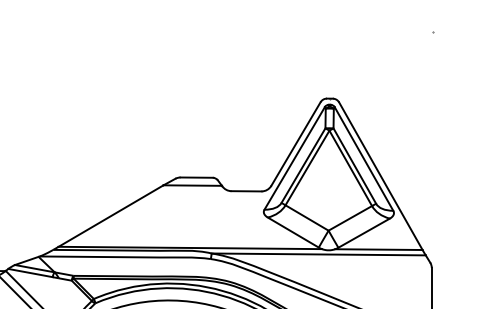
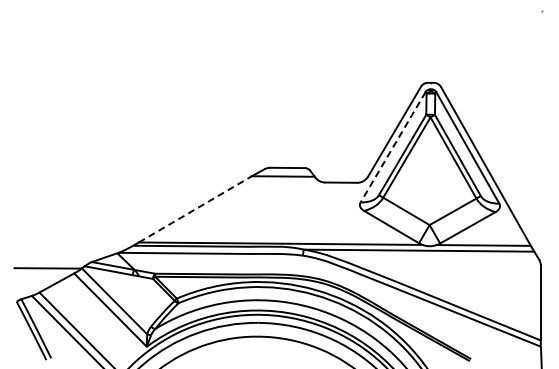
line: (294, 158) -> (392, 147), solid -> dashed
line: (111, 216) -> (195, 209), solid -> dashed

